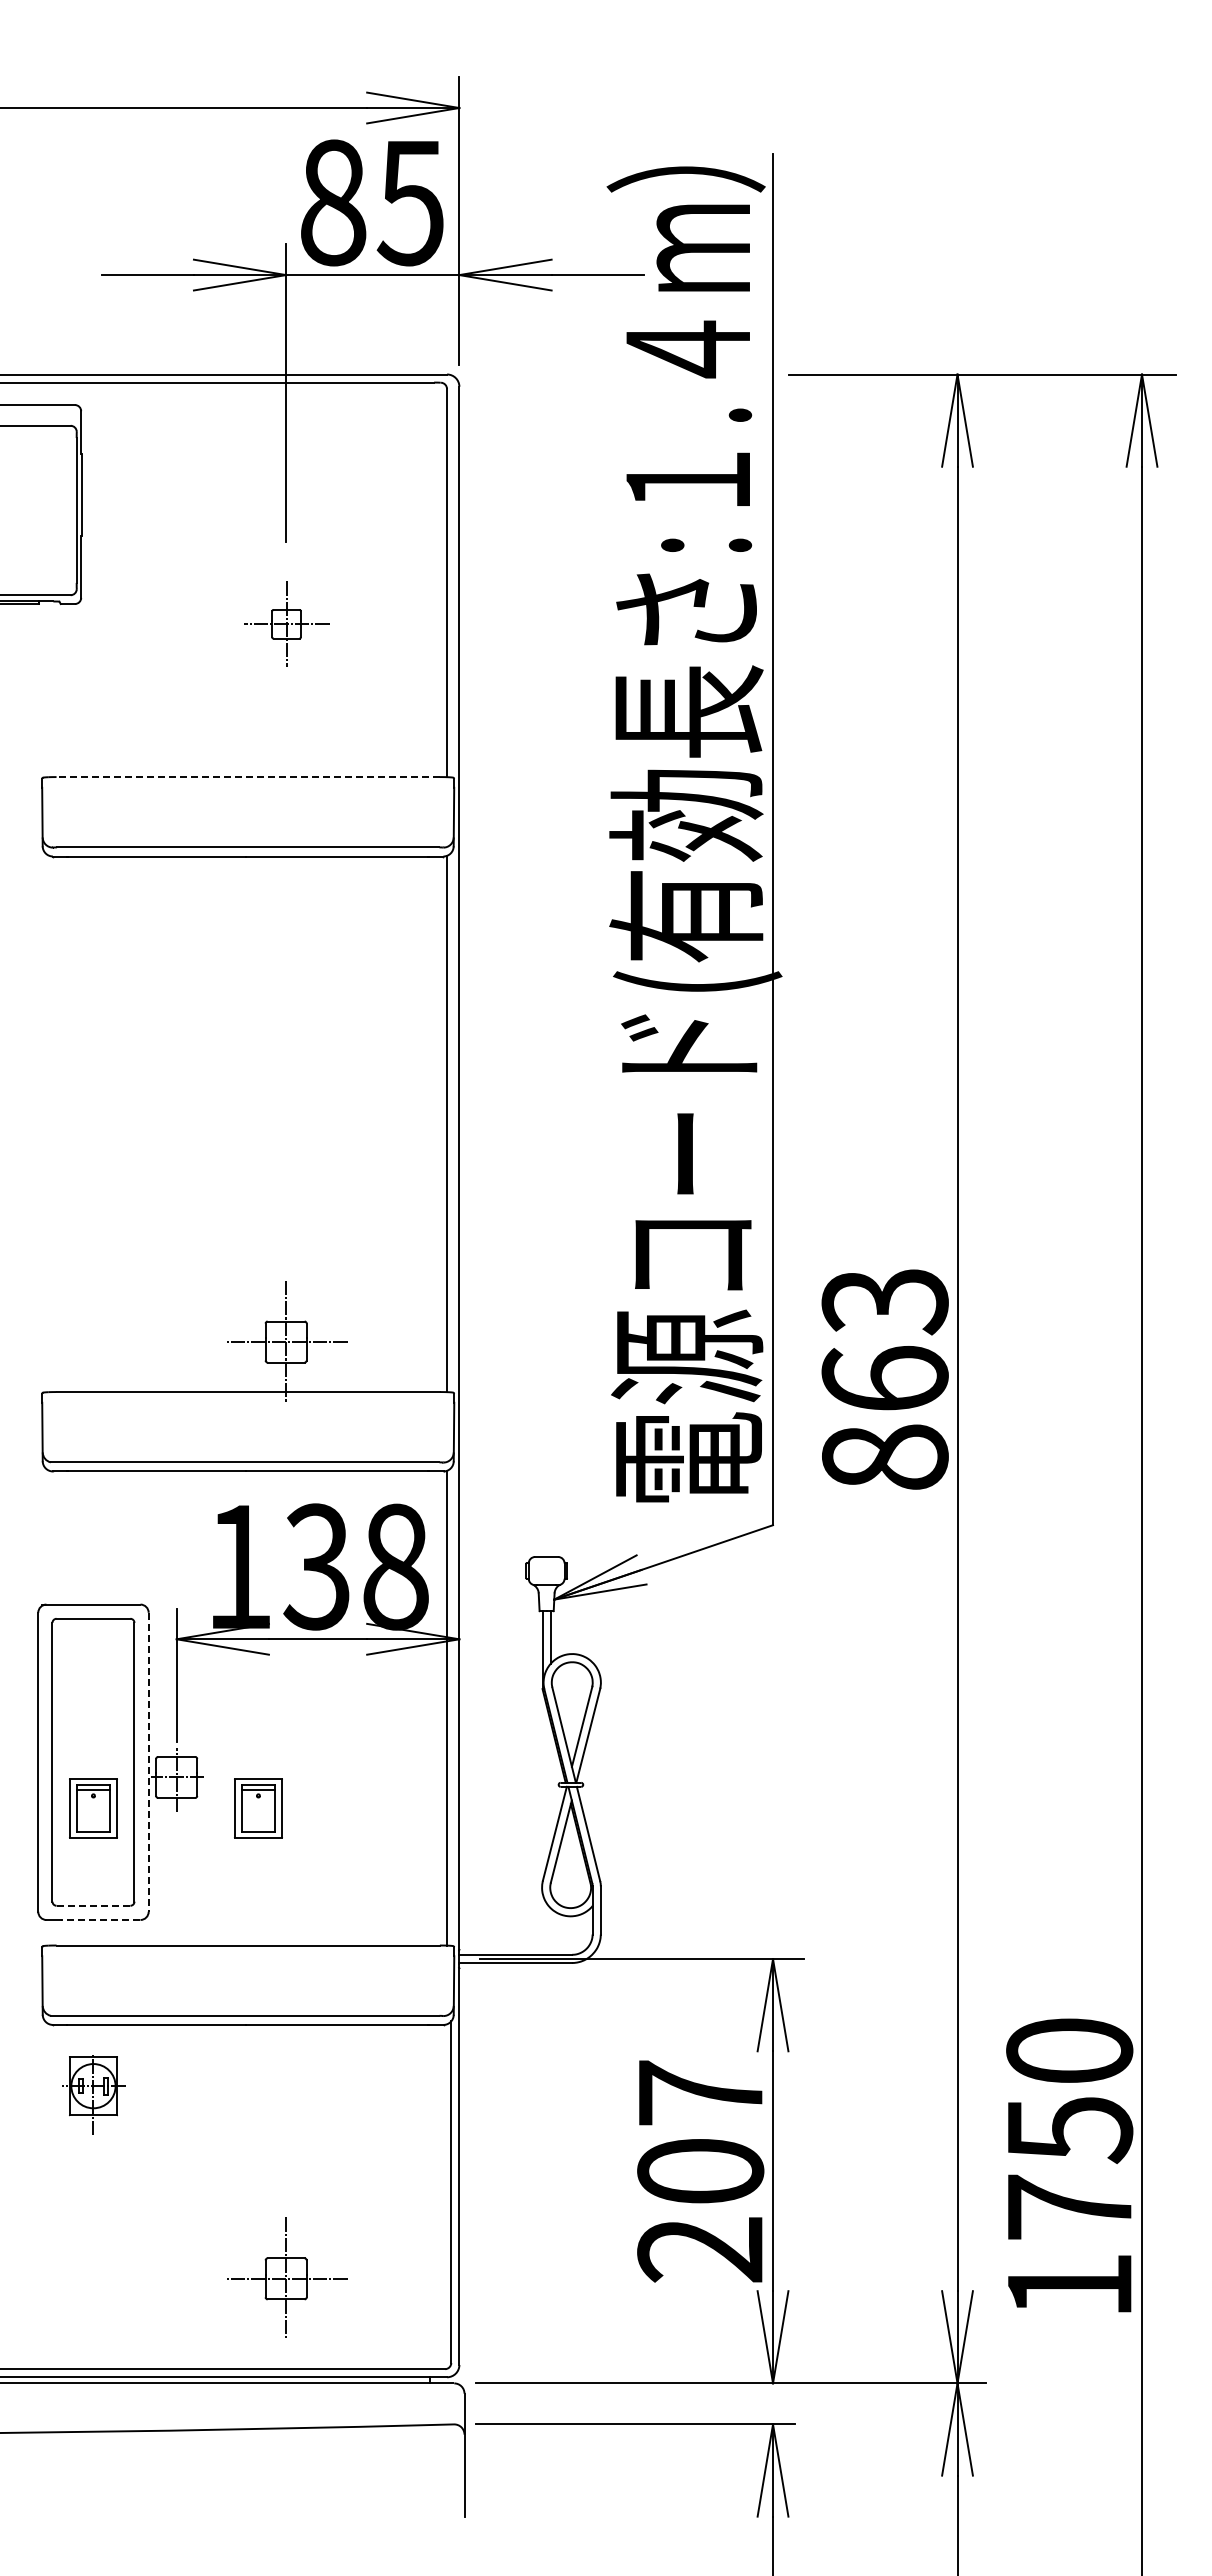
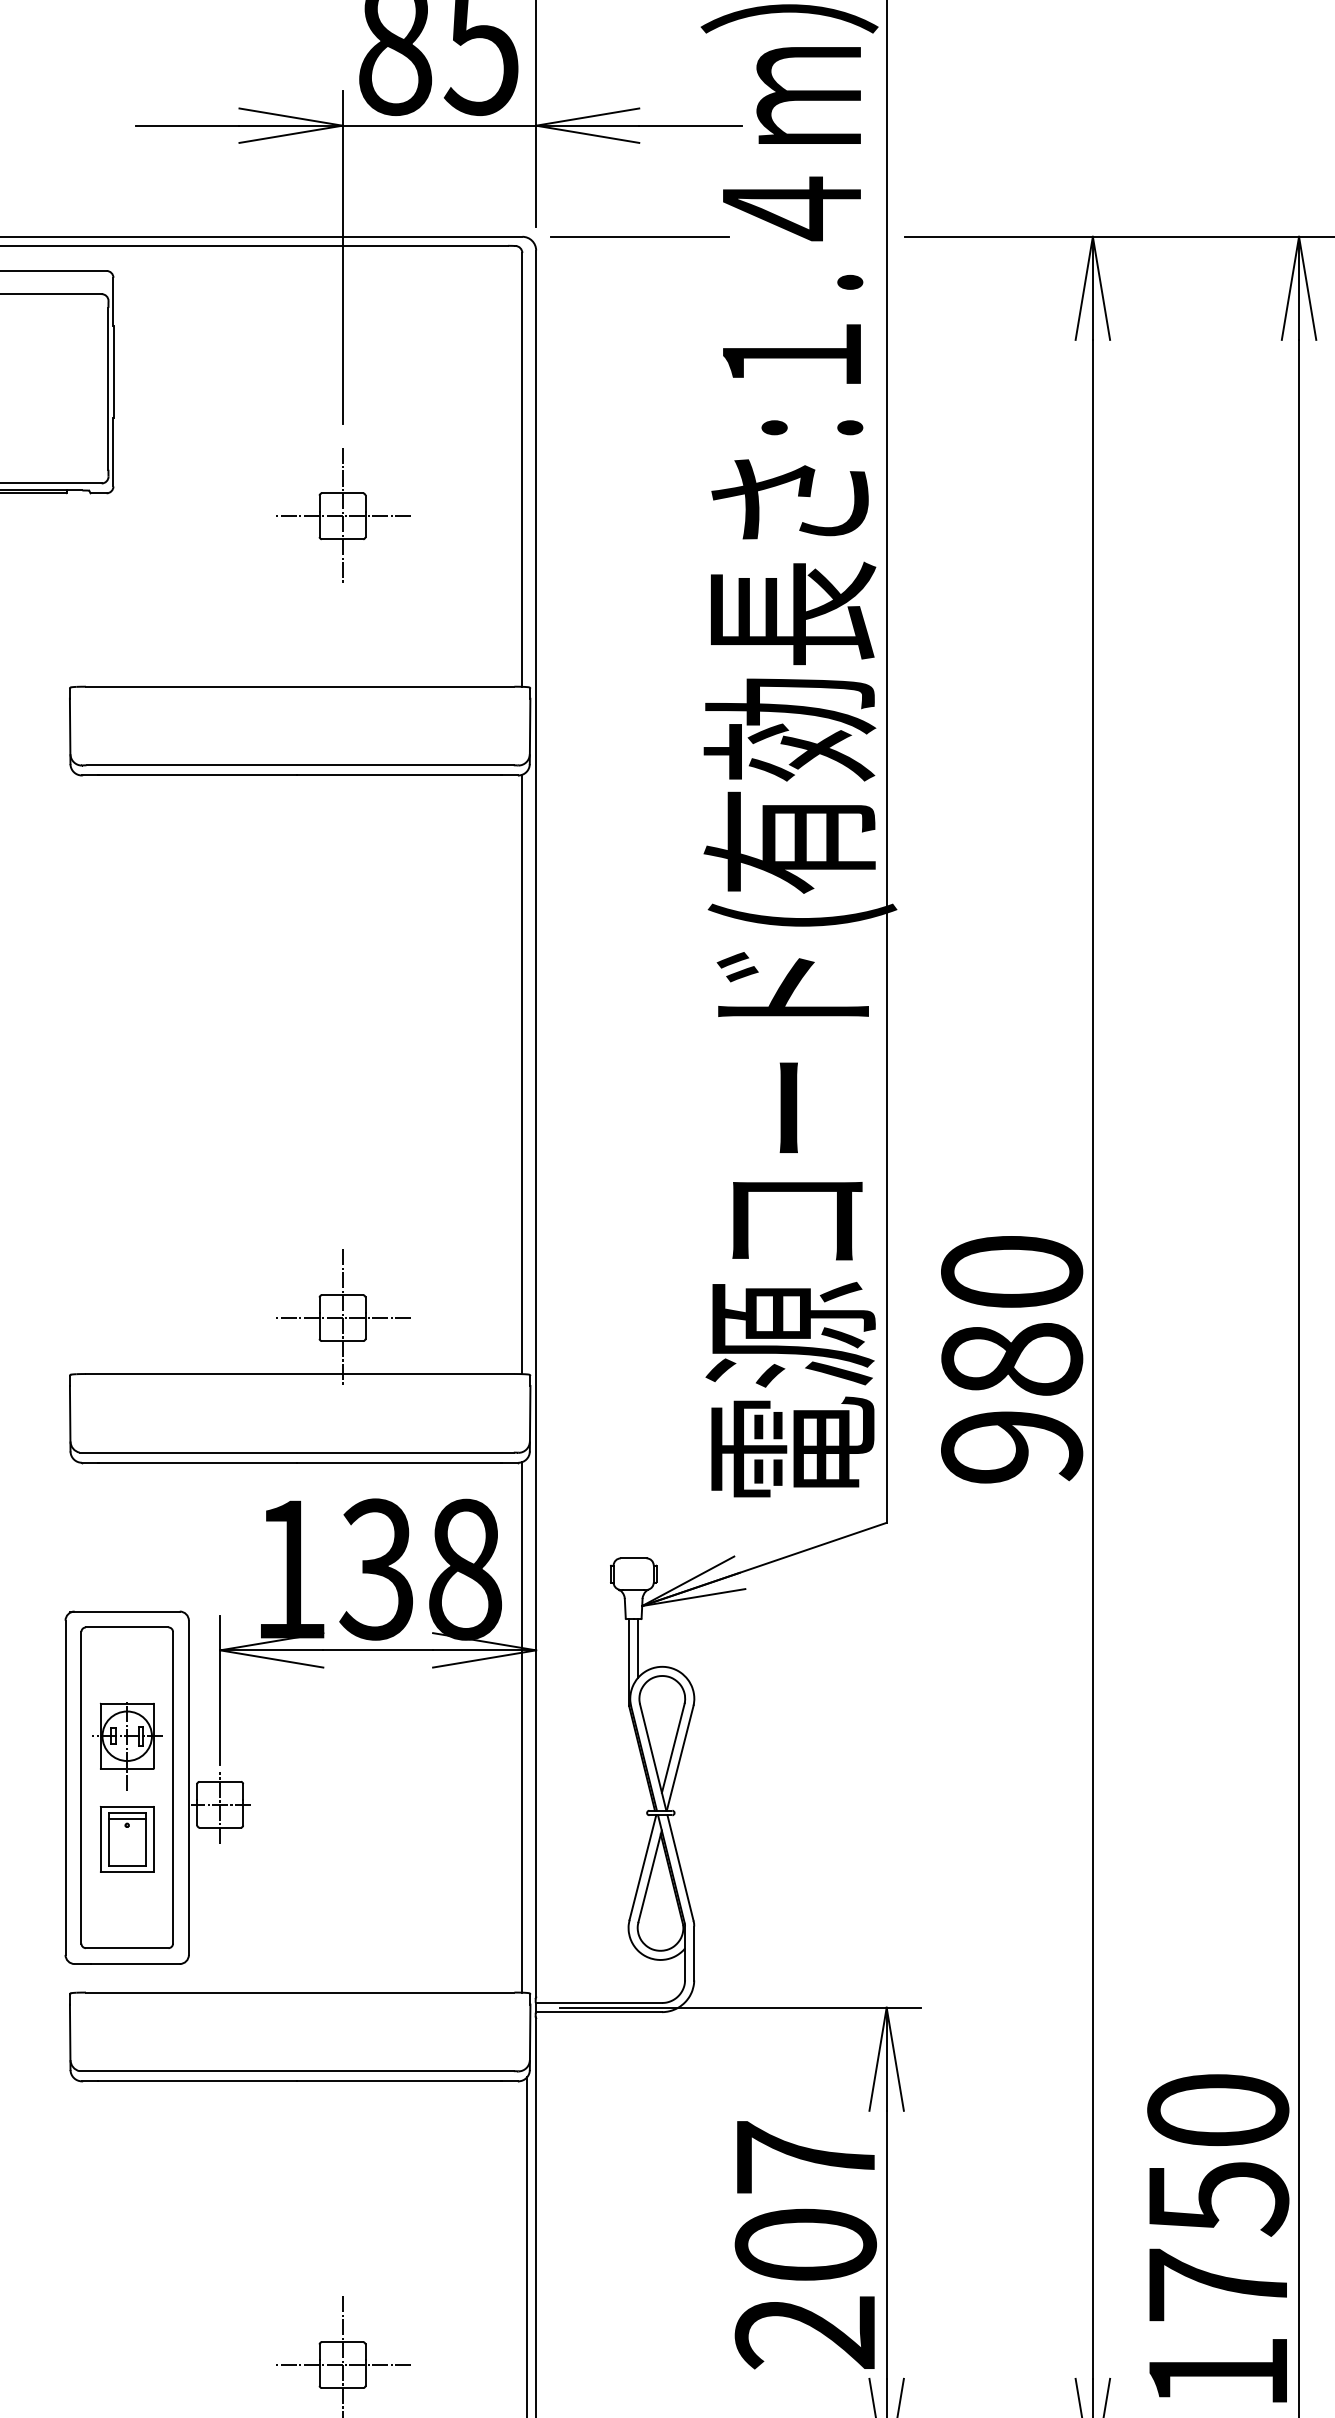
line: (551, 374) -> (639, 236), added
part: (287, 623) -> (344, 515), size x1.43
line: (248, 777) -> (300, 687), dashed -> solid
text: (884, 1378) -> (1011, 1358), 863 -> 980
line: (148, 1762) -> (188, 1788), dashed -> solid
part: (258, 1808) -> (311, 1839), removed
line: (93, 1905) -> (127, 1947), dashed -> solid
line: (100, 1919) -> (135, 1963), dashed -> solid
part: (93, 2094) -> (127, 1745), moved

